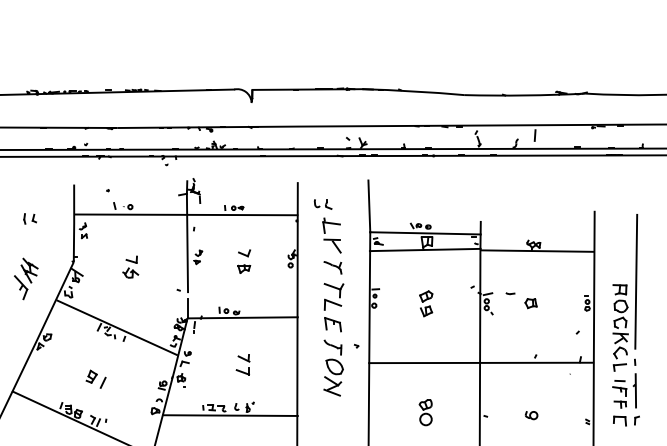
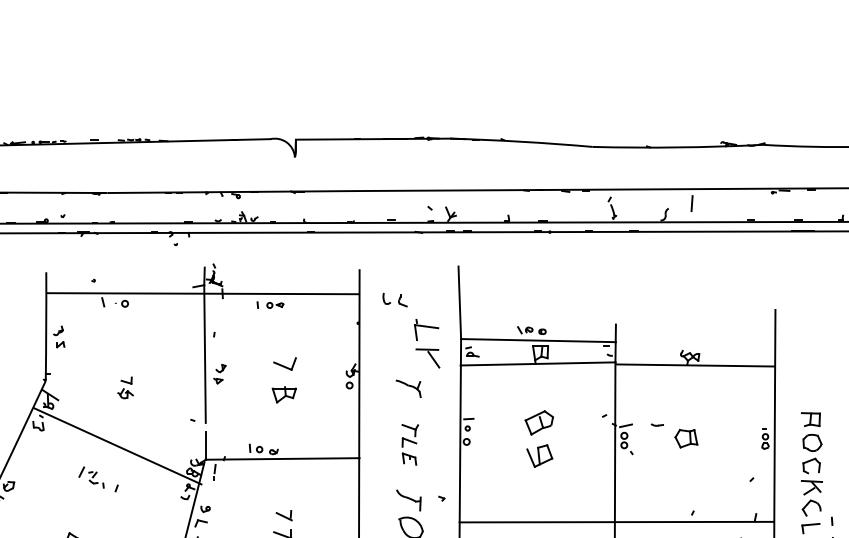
line: (186, 214) -> (203, 293), moved
part: (331, 235) -> (426, 343), moved
part: (244, 261) -> (284, 380), size x1.4
part: (130, 266) -> (125, 387), size x0.7
line: (636, 281) -> (834, 408), removed
part: (426, 303) -> (539, 438), size x1.6
part: (530, 303) -> (685, 438), size x1.4
part: (333, 307) -> (409, 444), size x0.6
line: (116, 327) -> (116, 445), moved

